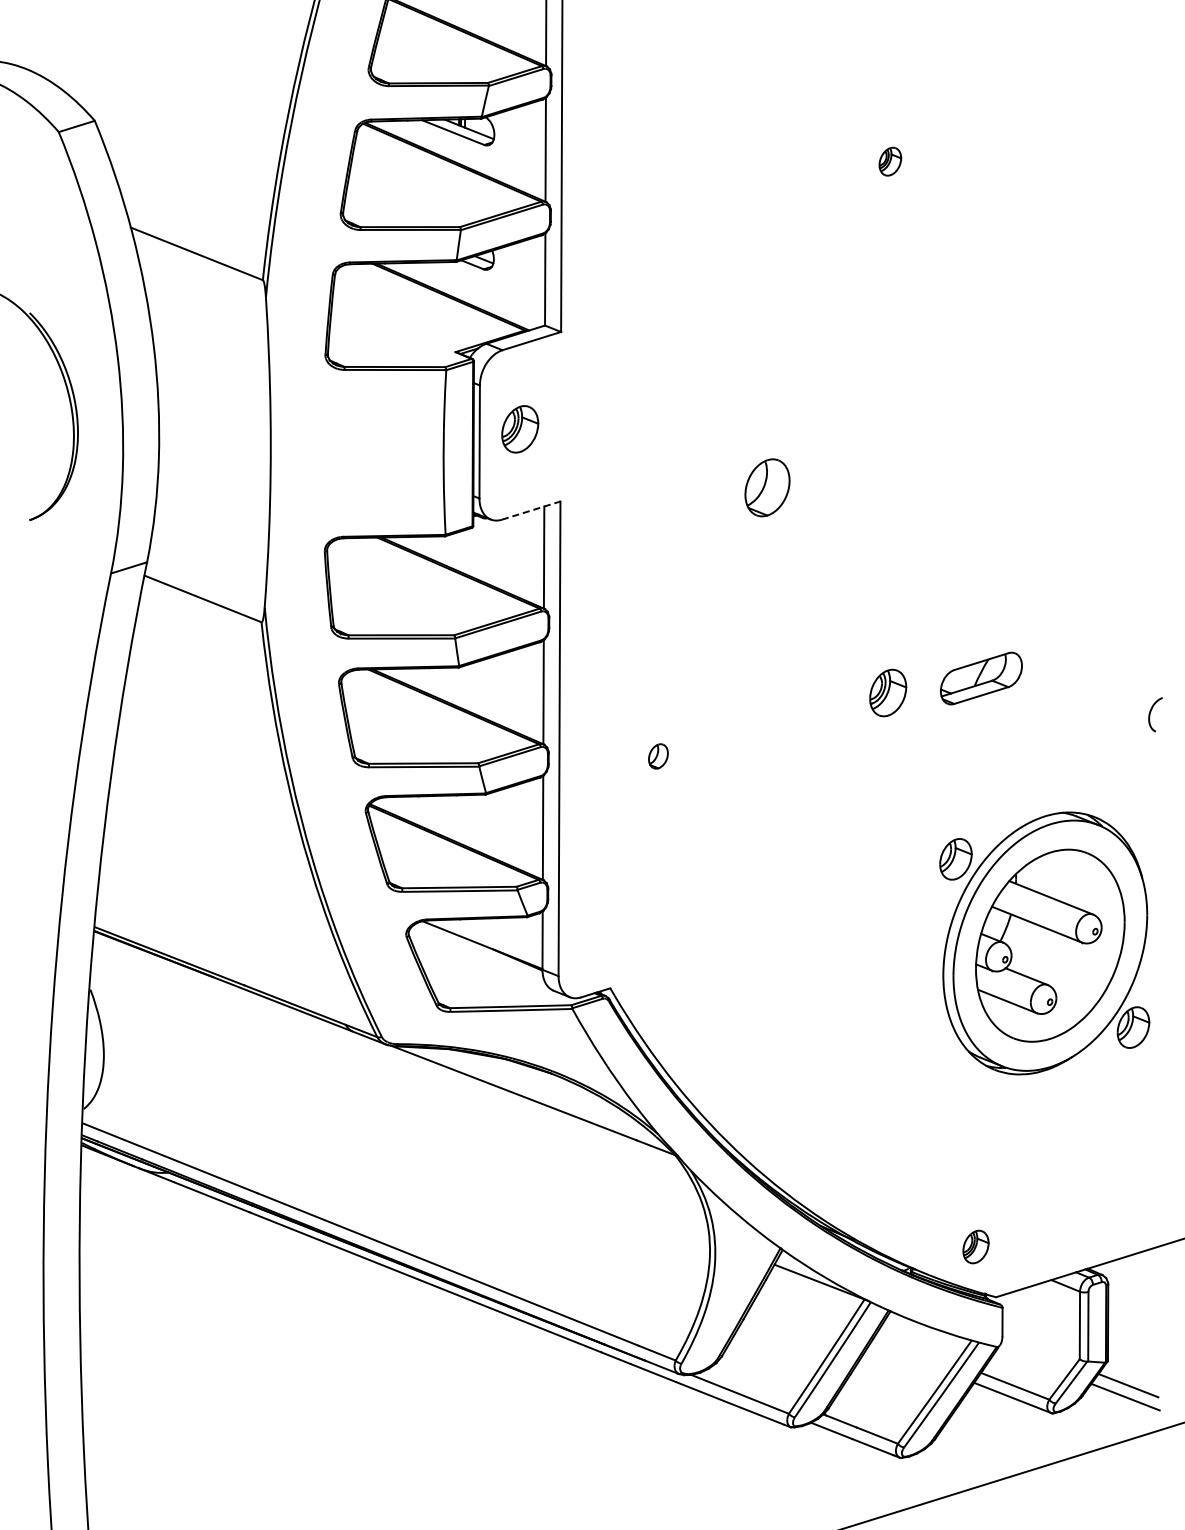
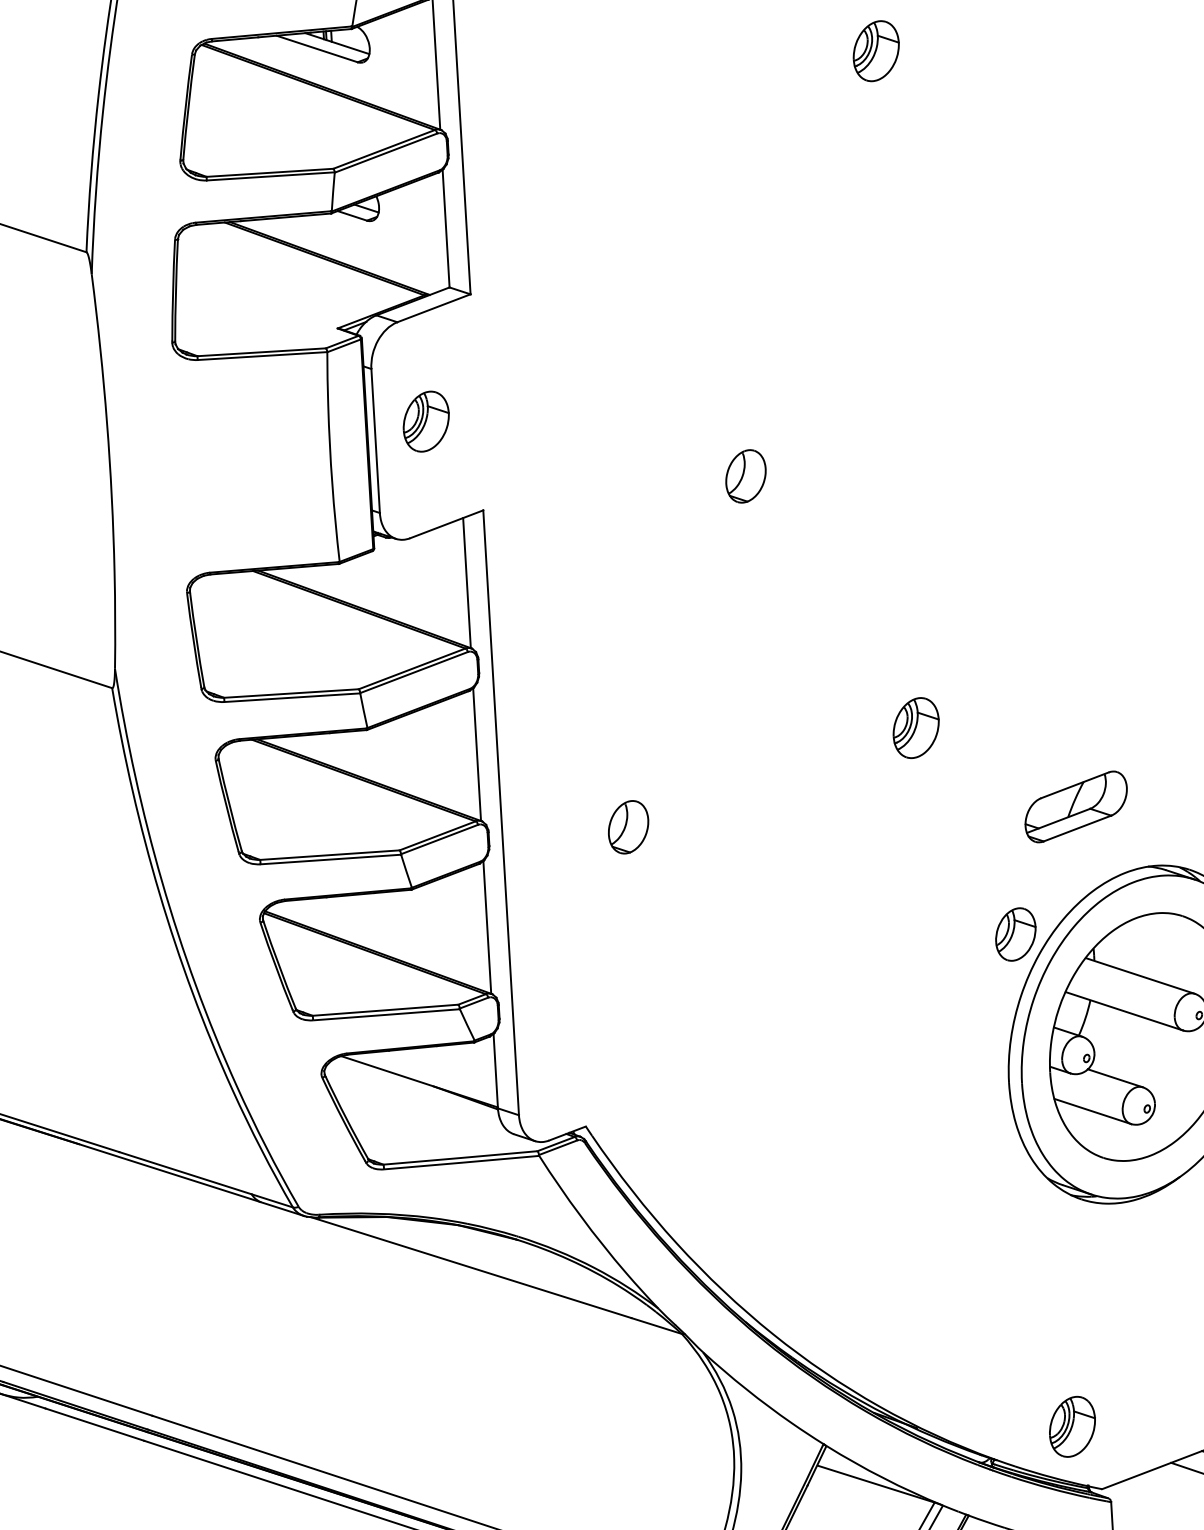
part: (890, 161) -> (876, 50), size x1.67
part: (767, 487) -> (745, 475), size x0.71
line: (531, 510) -> (447, 524), dashed -> solid
part: (981, 678) -> (1076, 806), moved
part: (658, 756) -> (628, 827), size x1.67
part: (975, 1246) -> (1071, 1426), size x1.43

